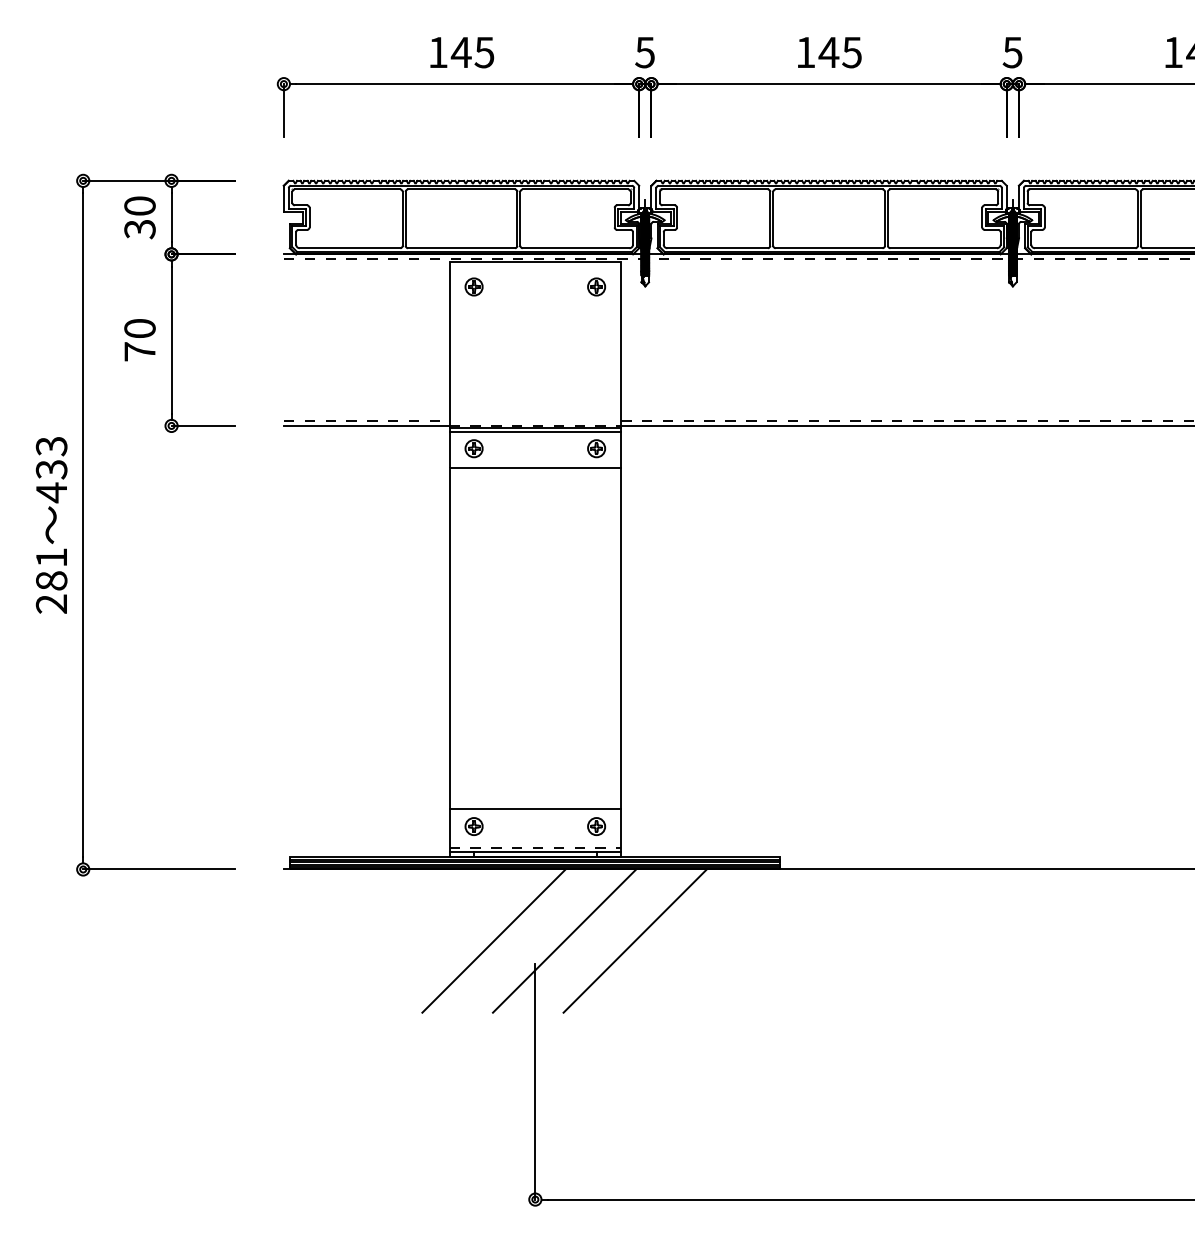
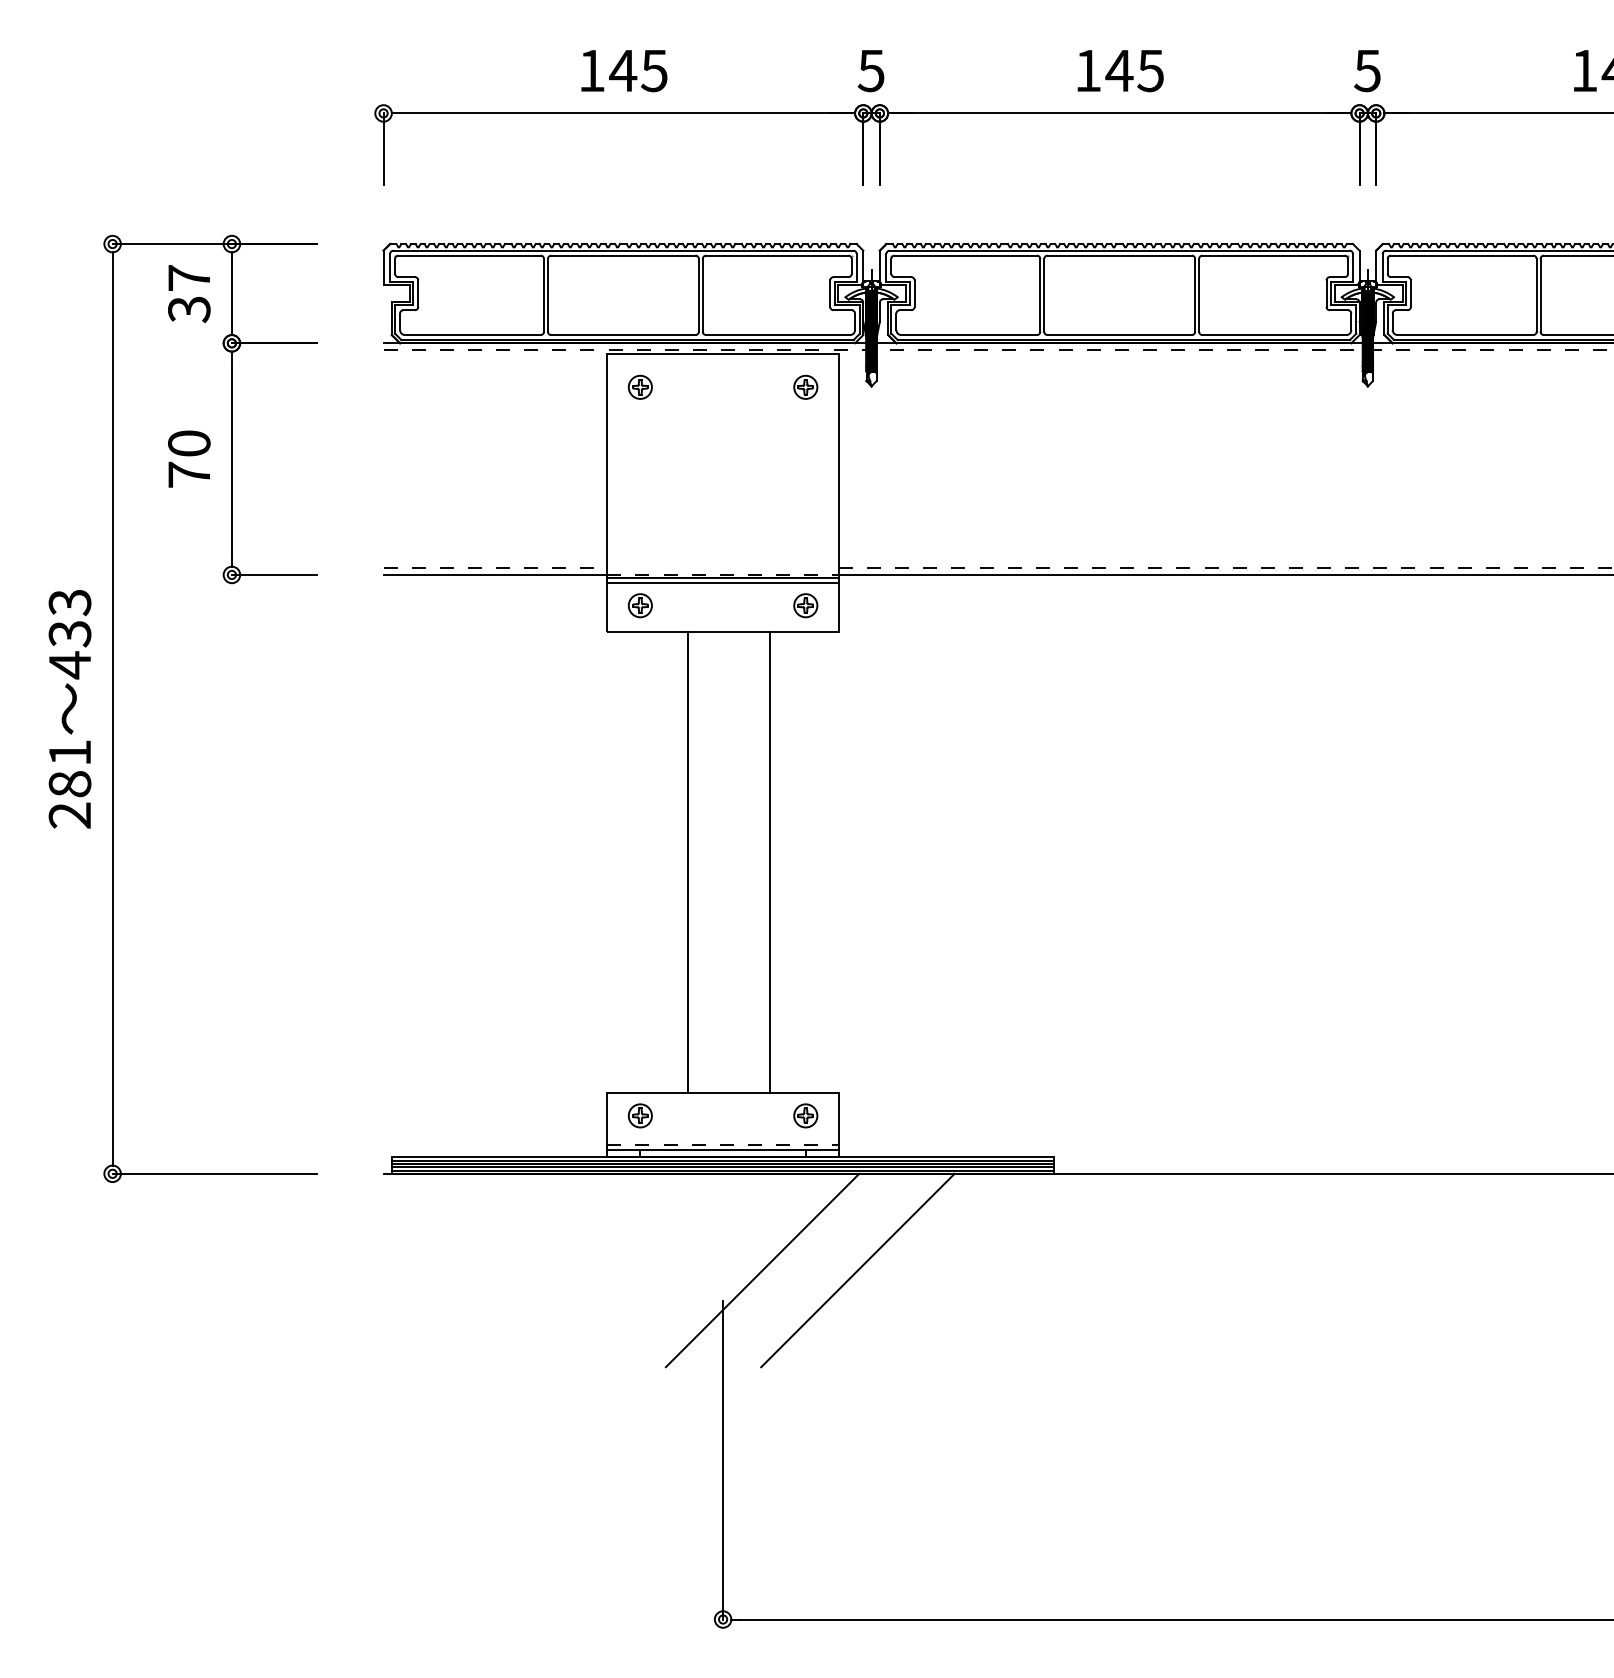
text: (139, 205) -> (188, 277), 30 -> 37
line: (449, 638) -> (688, 861), moved
line: (621, 638) -> (770, 861), moved
line: (493, 940) -> (666, 1269), removed

